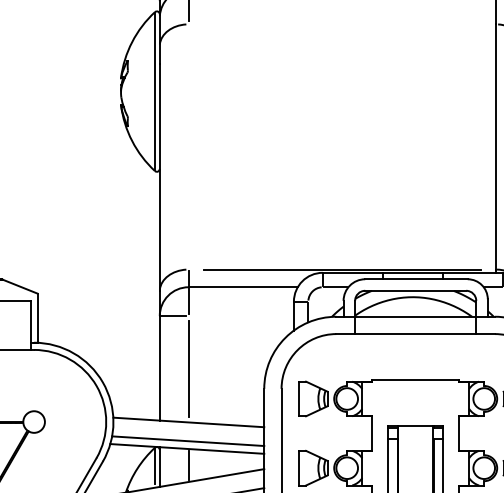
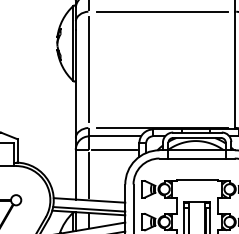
line: (340, 24) -> (161, 11), added
line: (188, 146) -> (89, 69), added
line: (239, 317) -> (113, 150), added

